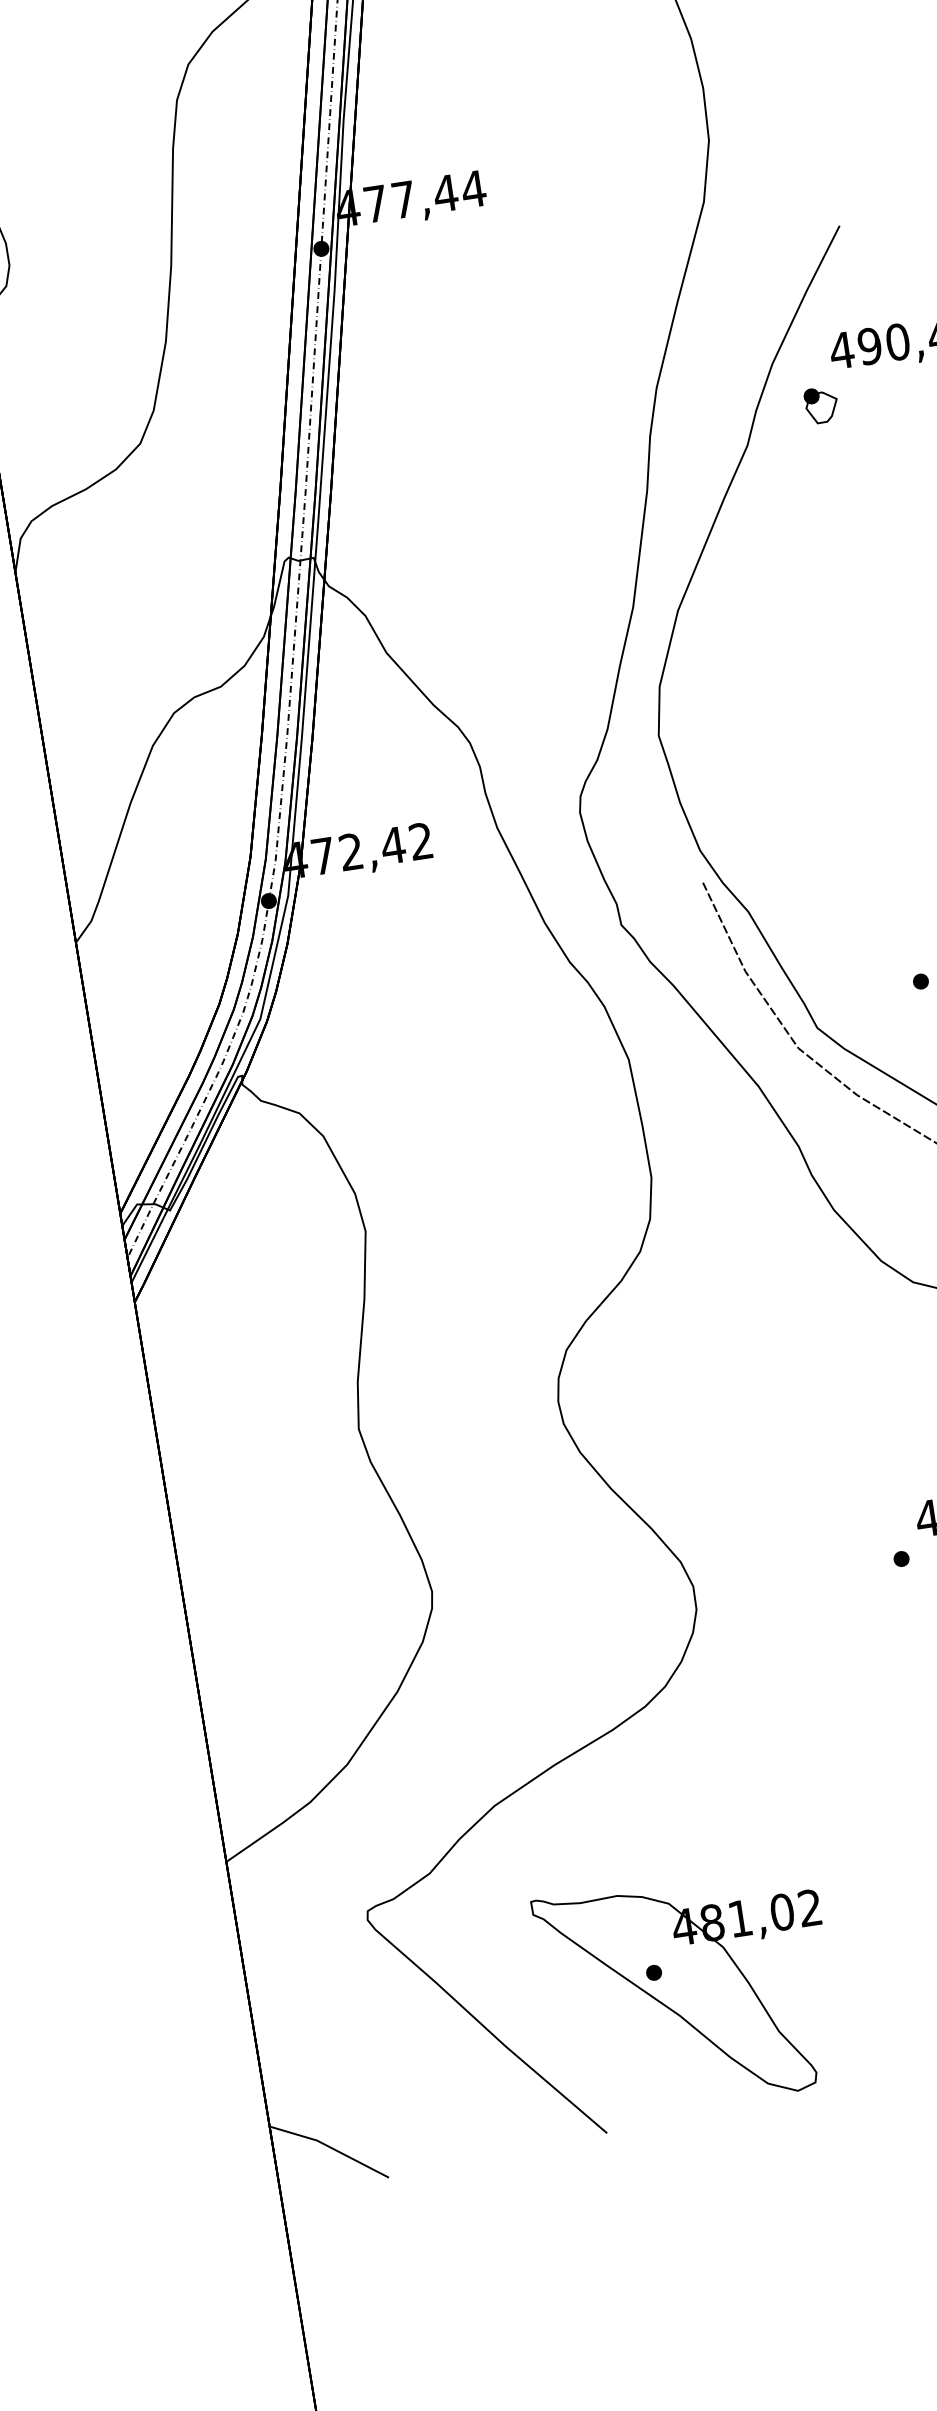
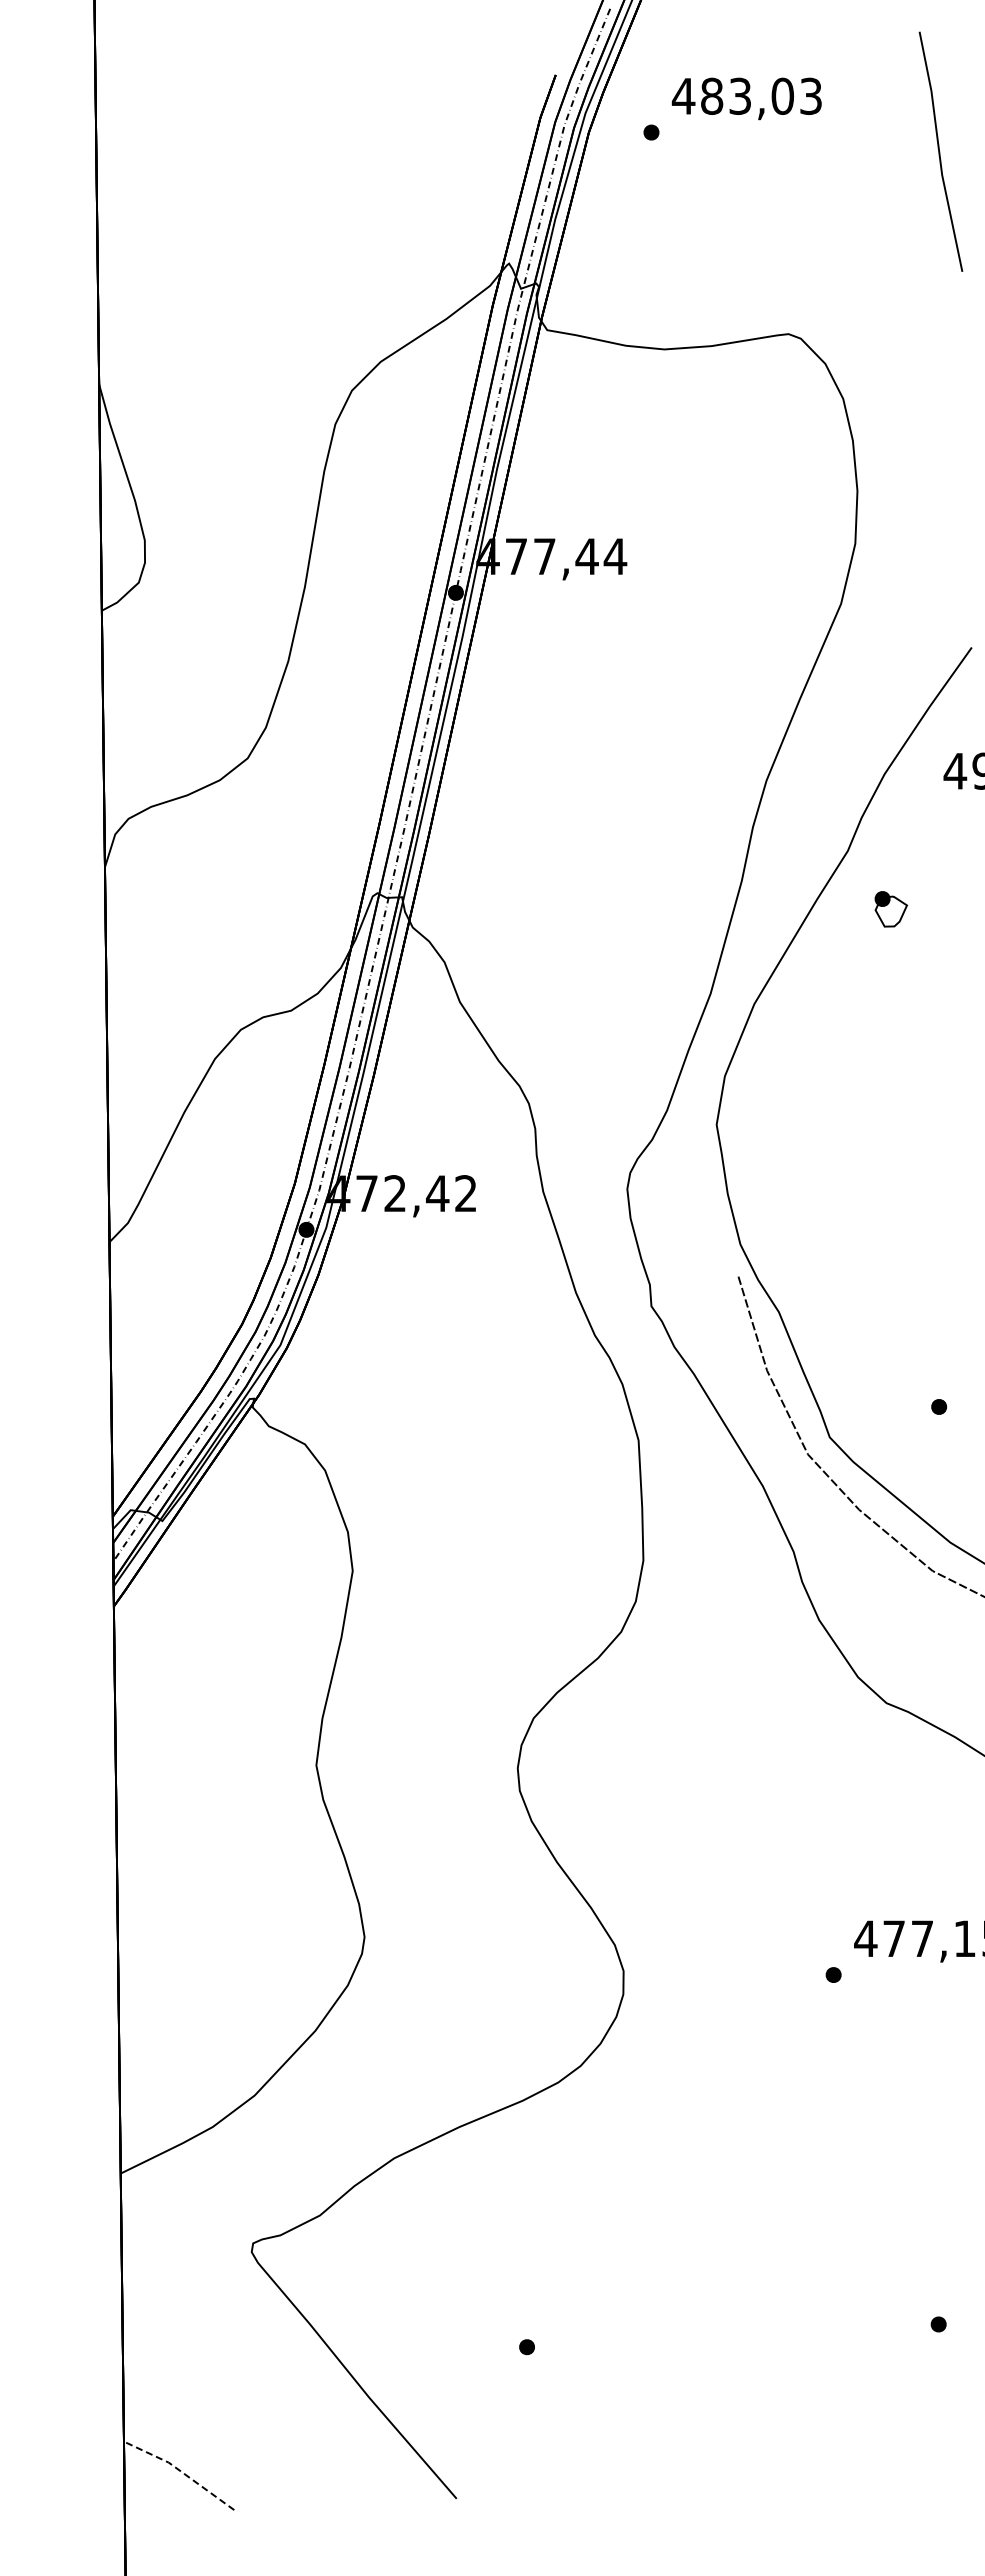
part: (821, 405) -> (890, 909), moved
part: (687, 1992) -> (557, 2371), removed
line: (329, 2147) -> (180, 2471), solid -> dashed

